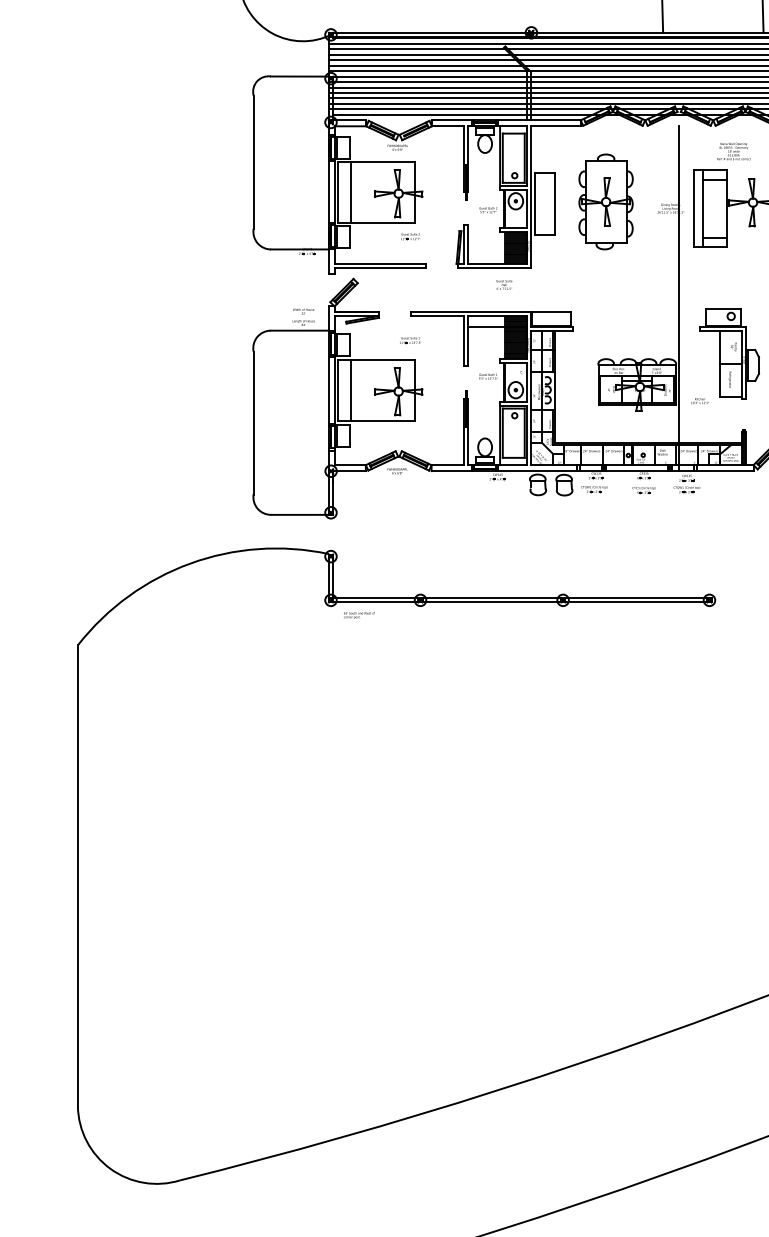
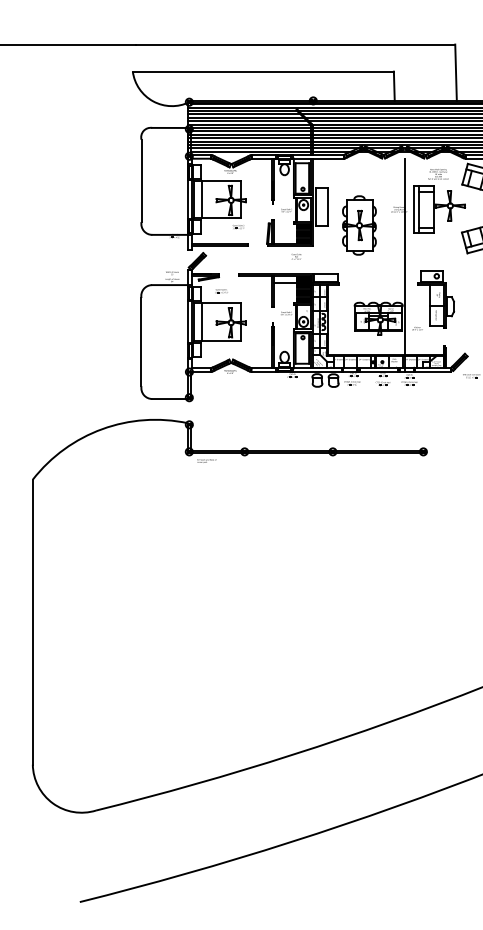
part: (606, 201) -> (359, 225), moved
part: (410, 341) -> (221, 291), moved

